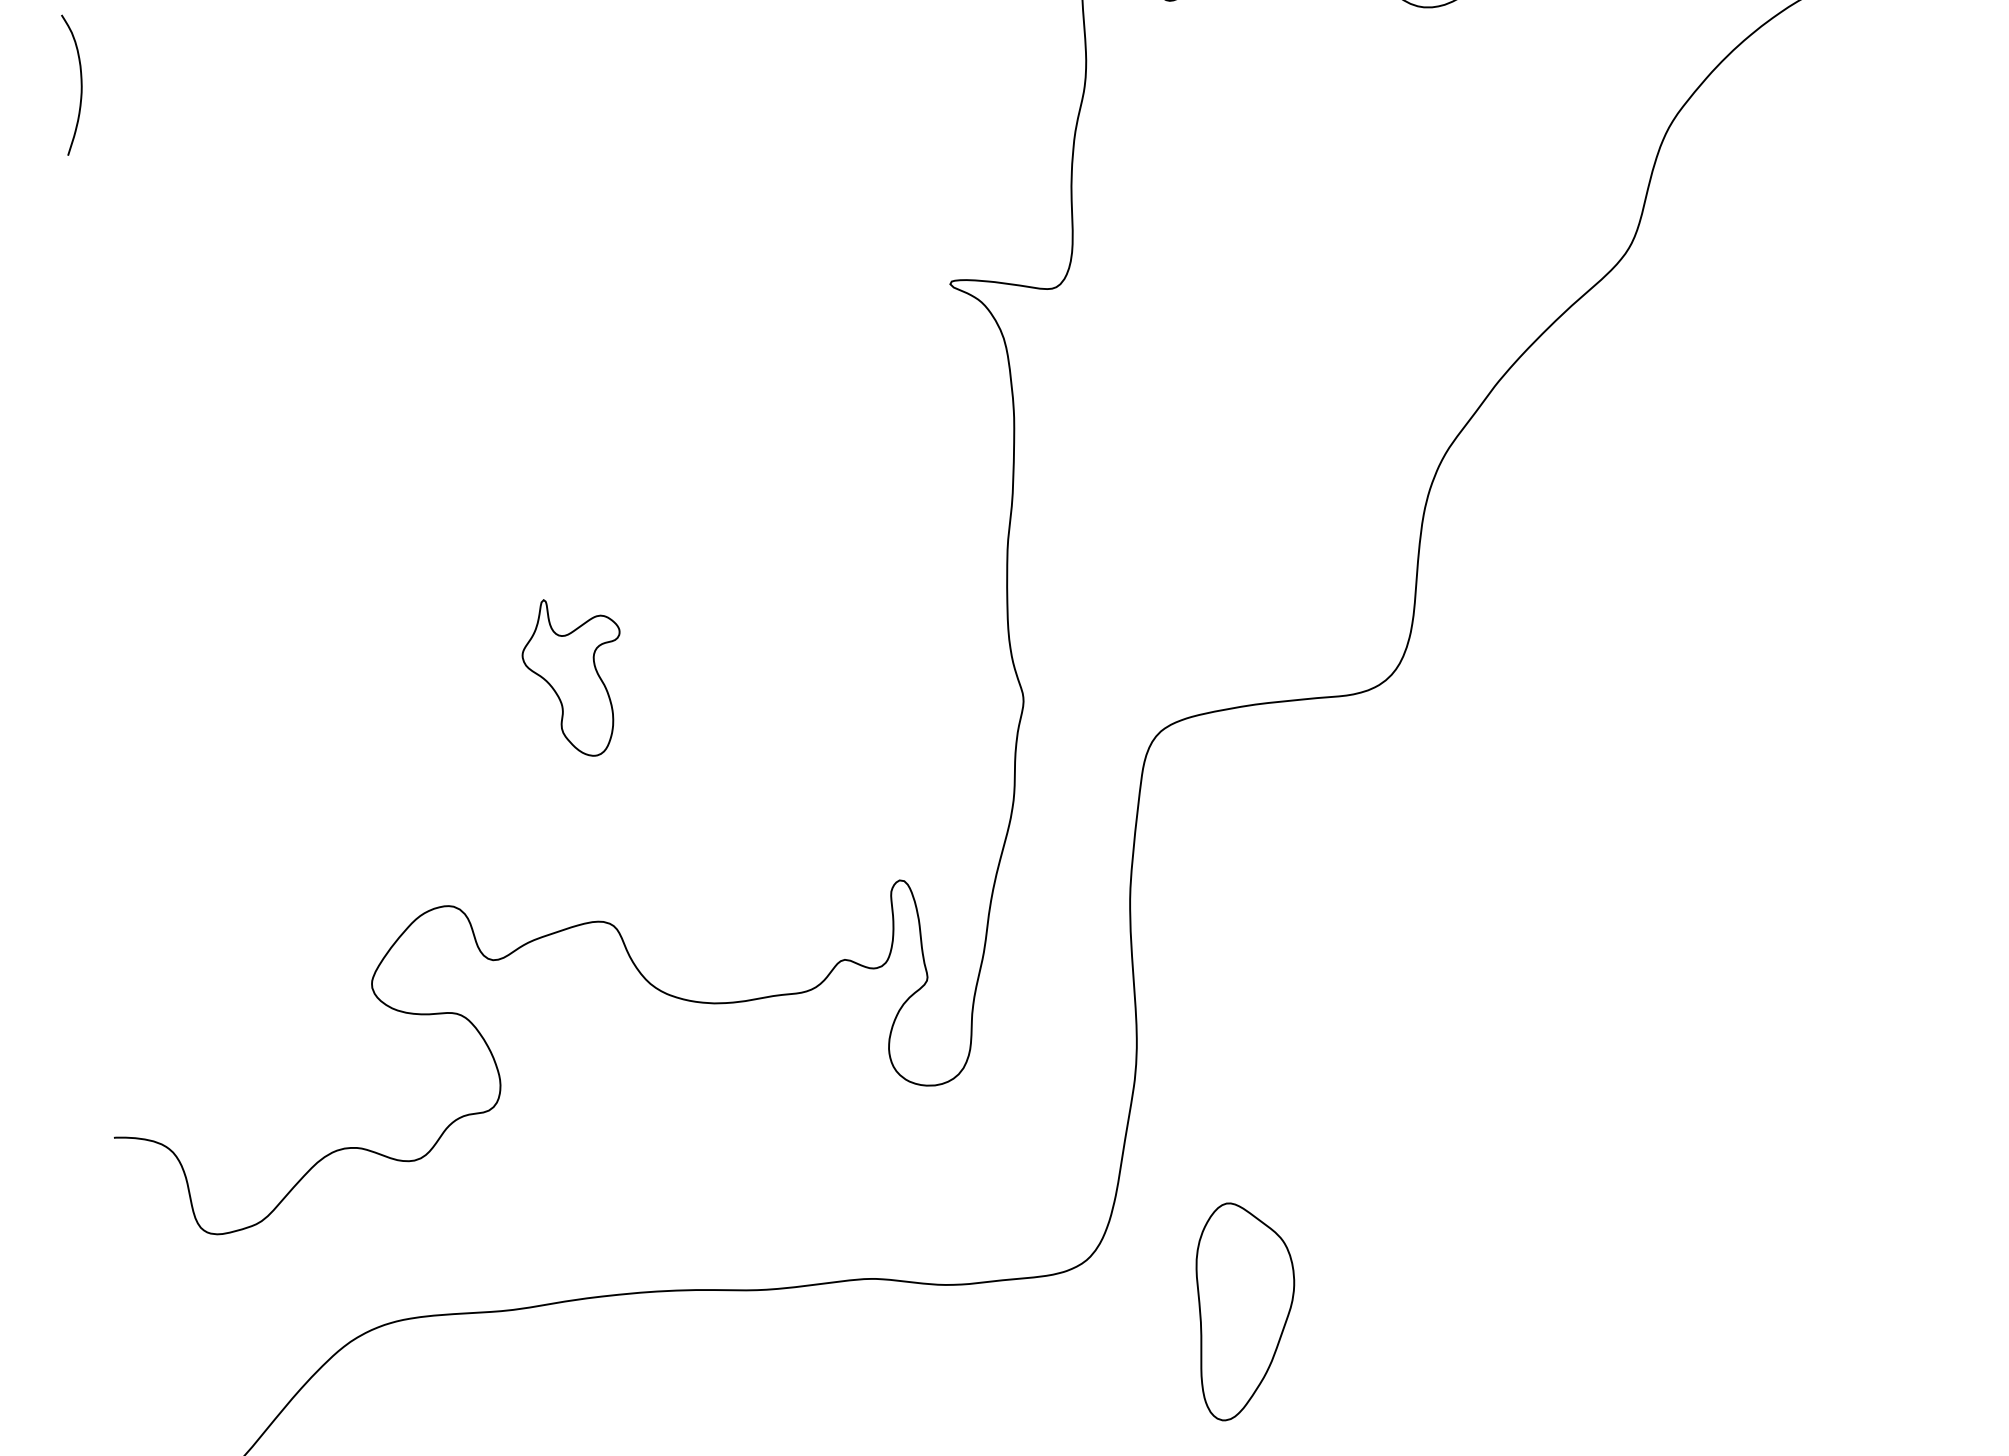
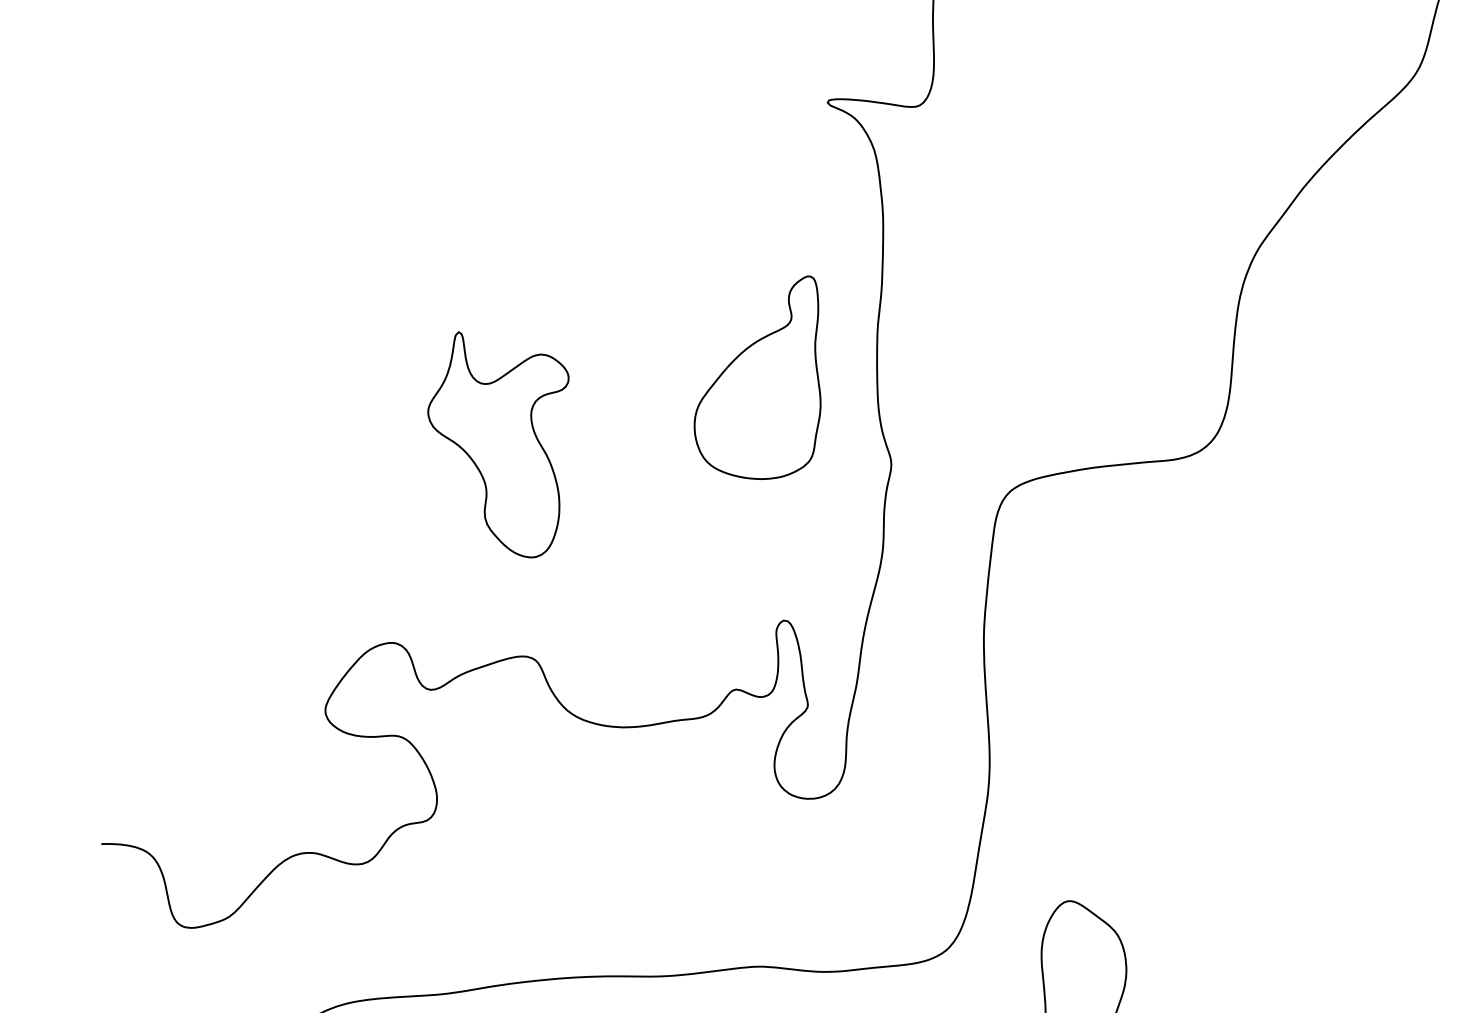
part: (869, 600) -> (757, 377), added
part: (570, 677) -> (497, 444), size x1.67

